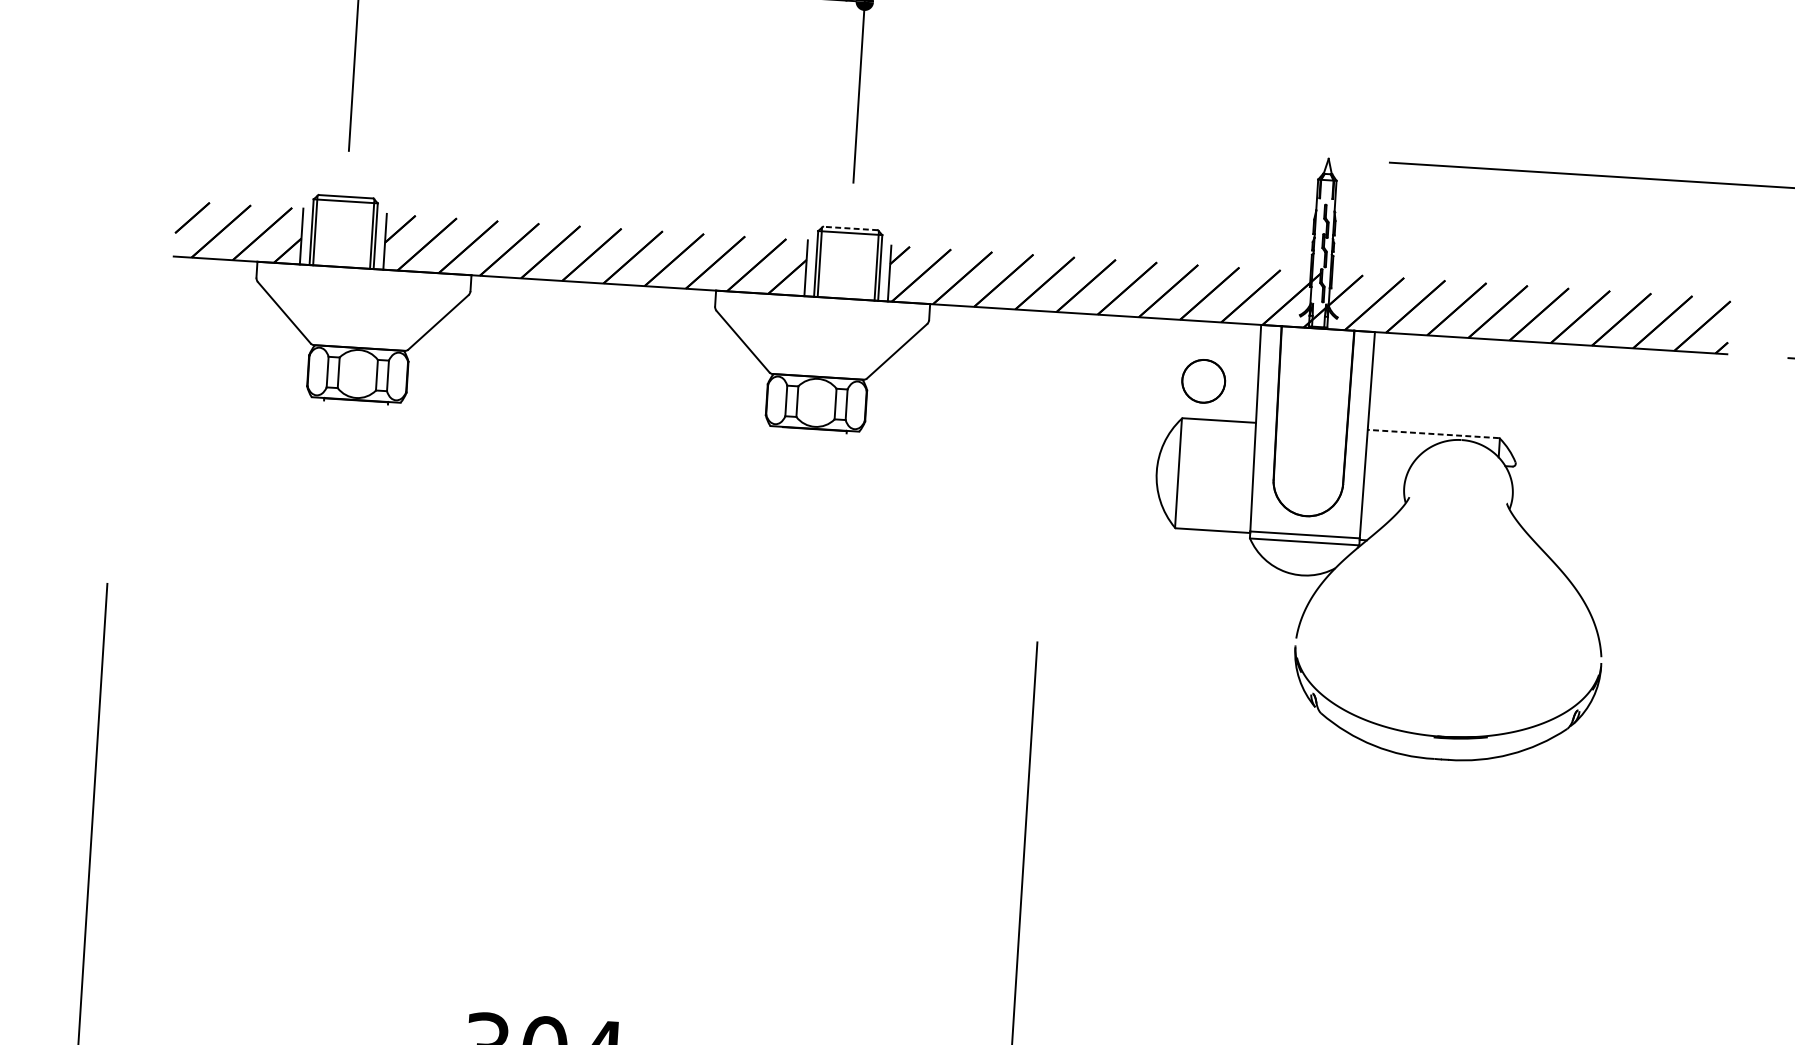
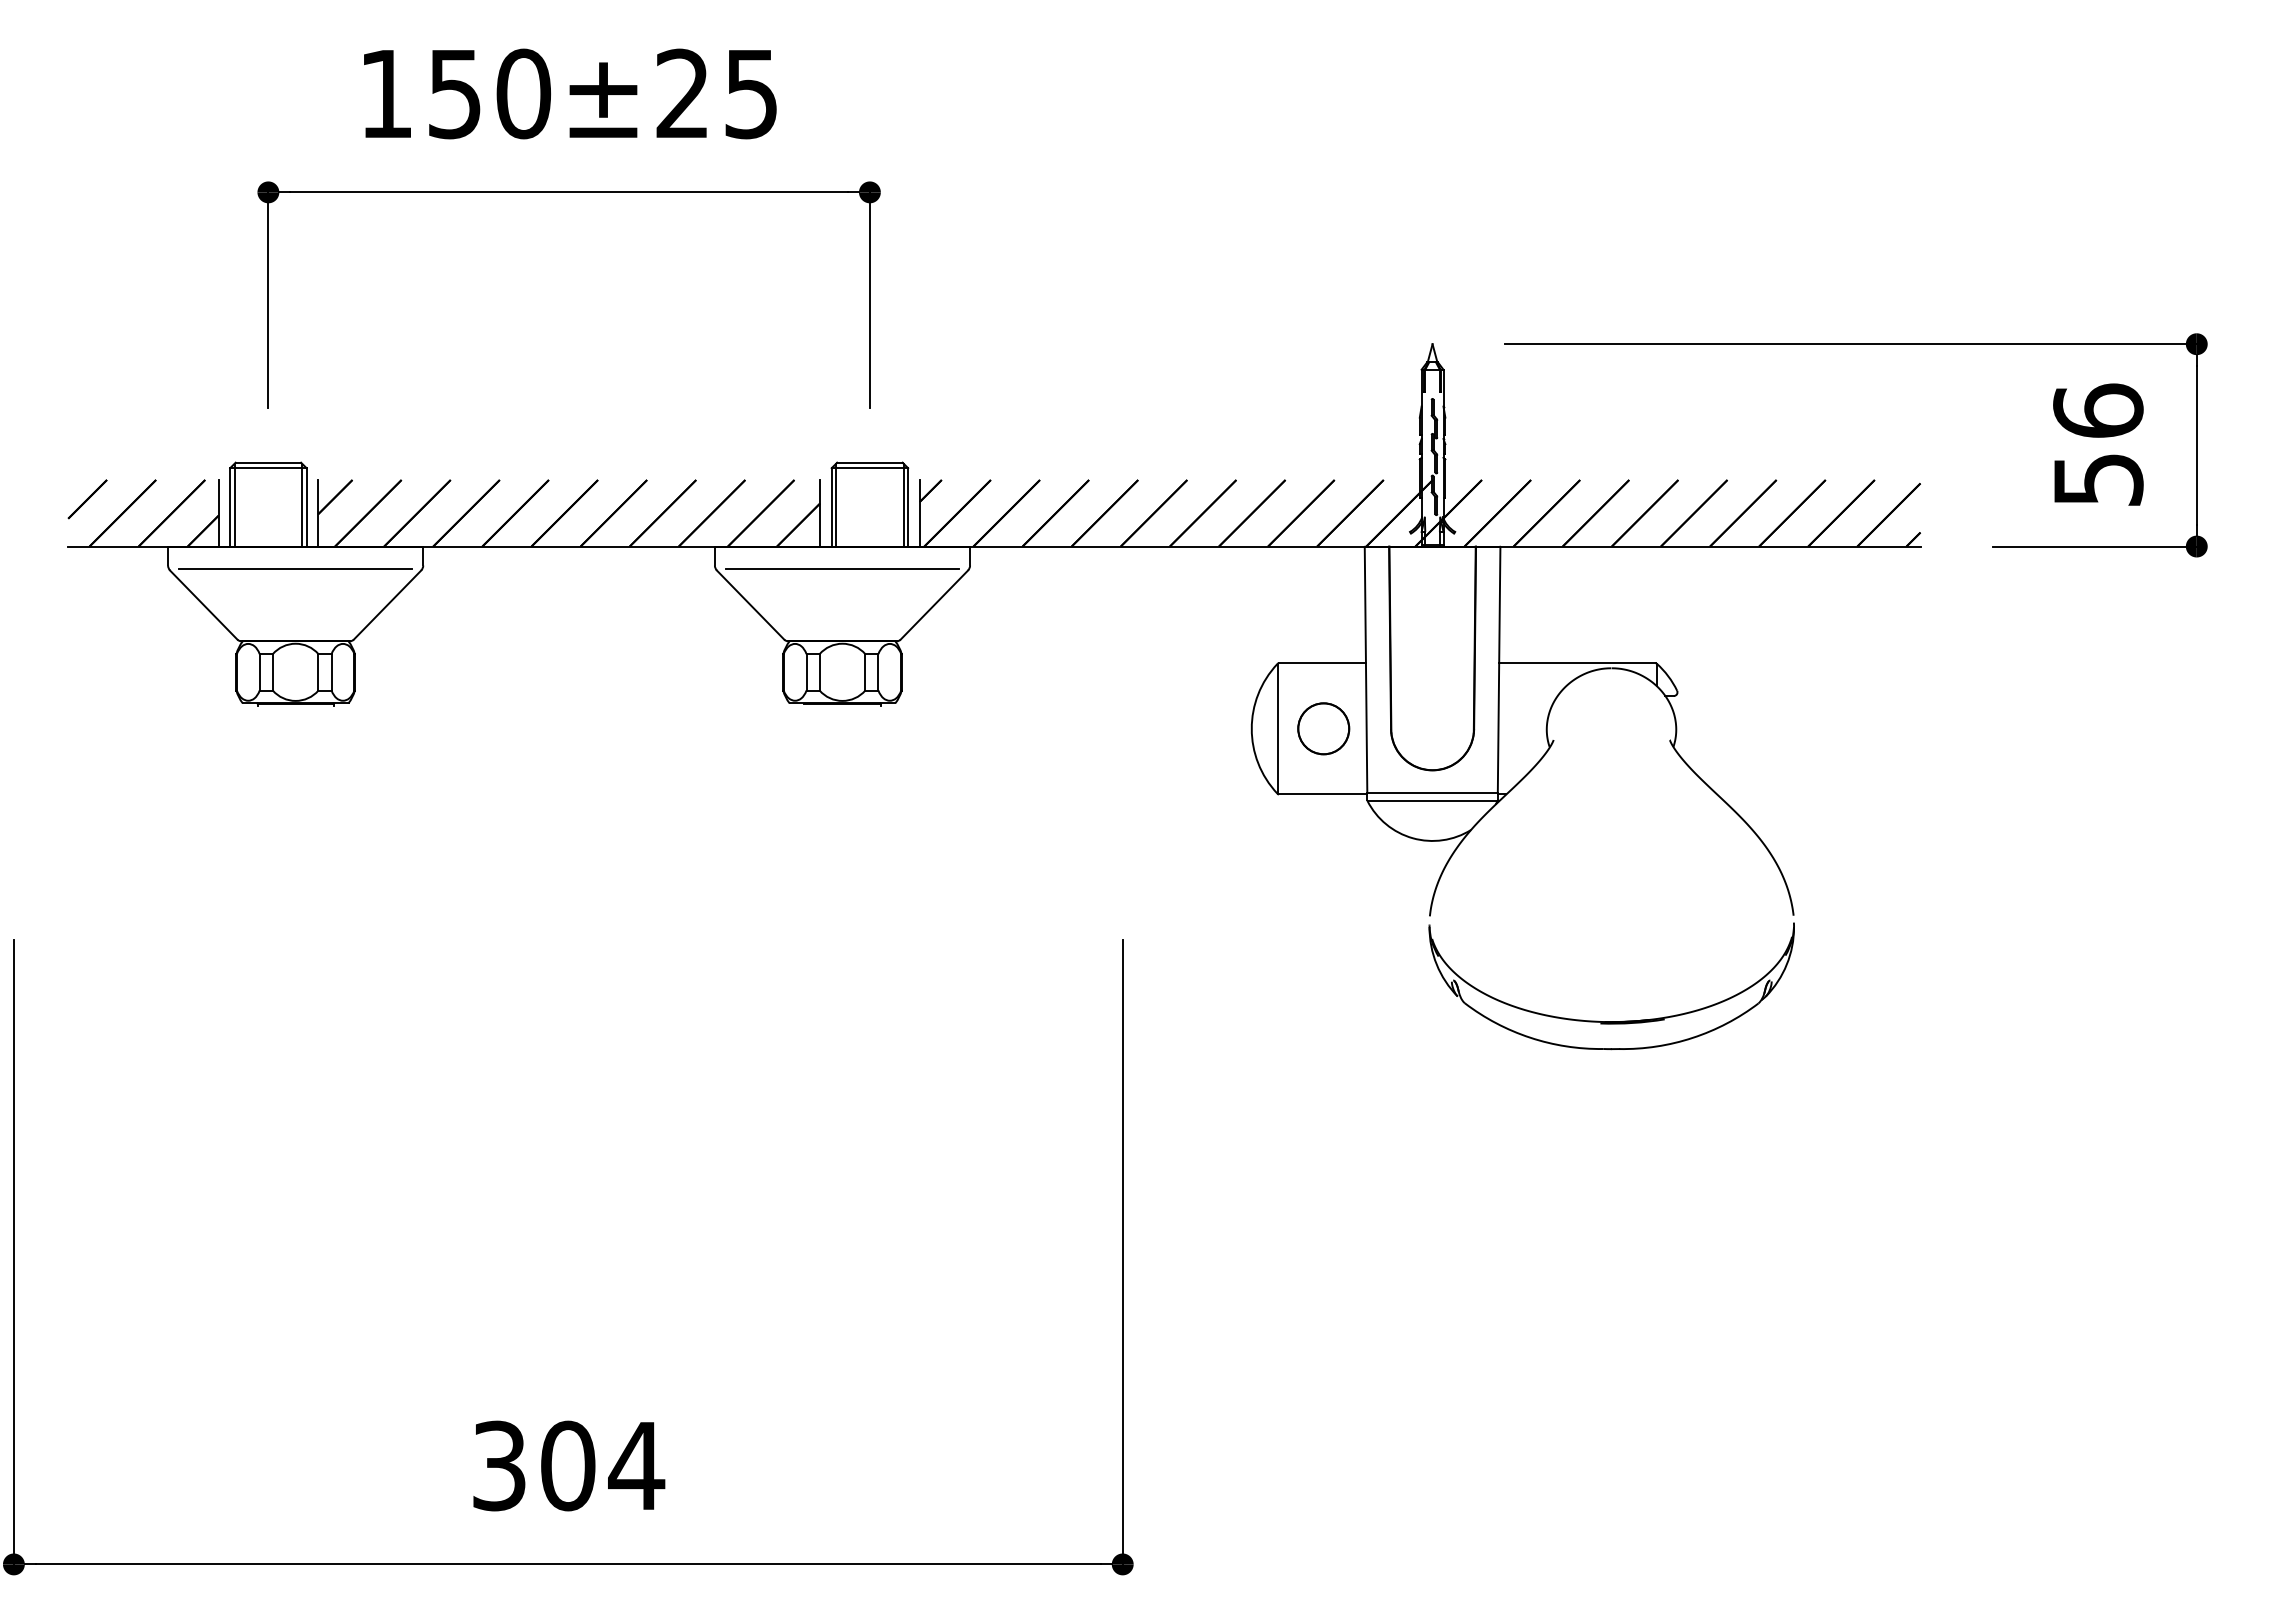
line: (850, 228) -> (869, 462), dashed -> solid
line: (363, 286) -> (295, 568), added
line: (821, 315) -> (842, 568), added
circle: (1203, 381) -> (1323, 728), moved
line: (1432, 434) -> (1576, 663), dashed -> solid

